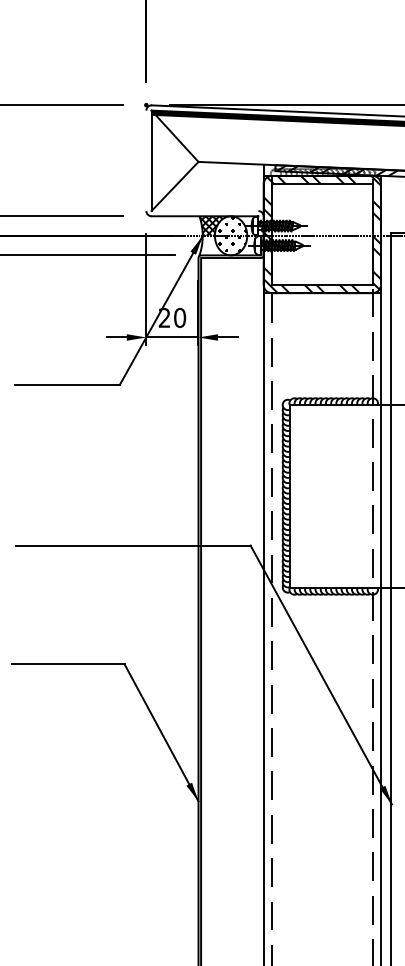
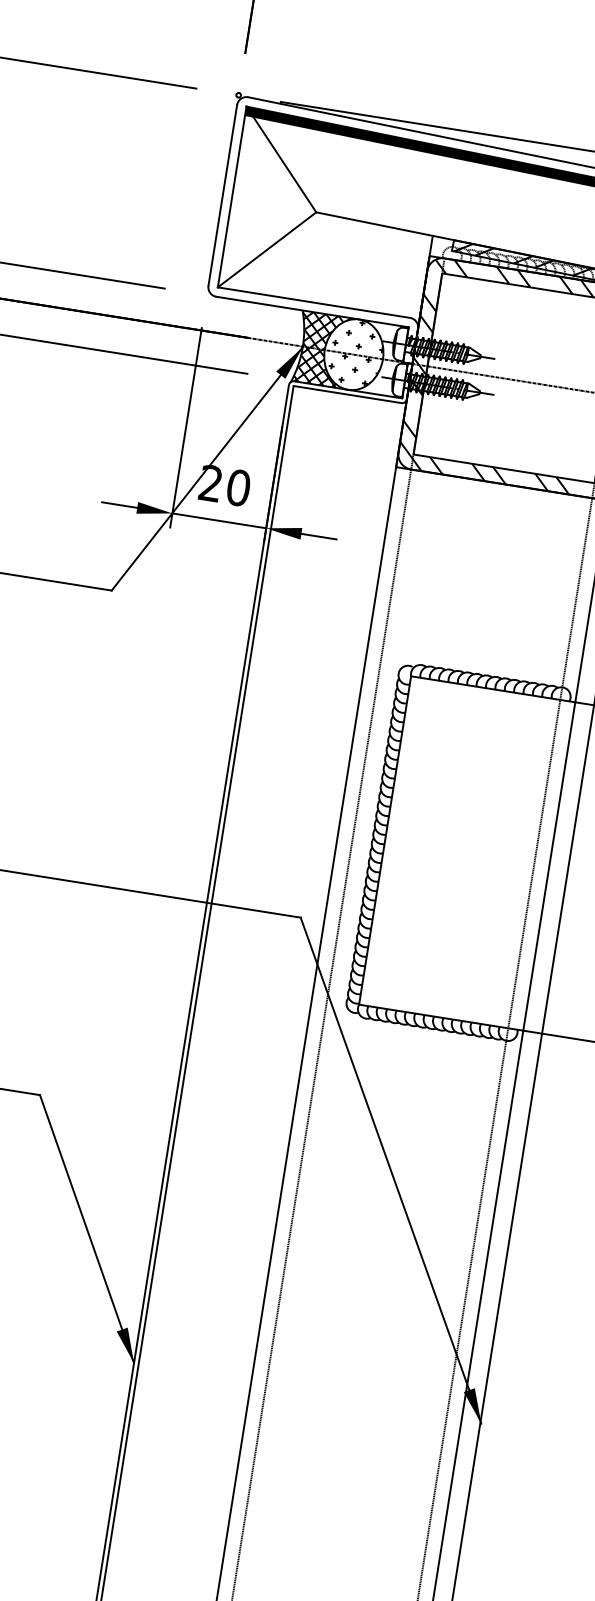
line: (146, 160) -> (223, 194), added
line: (204, 211) -> (312, 303), added
hatch: (214, 245) -> (321, 367), added

